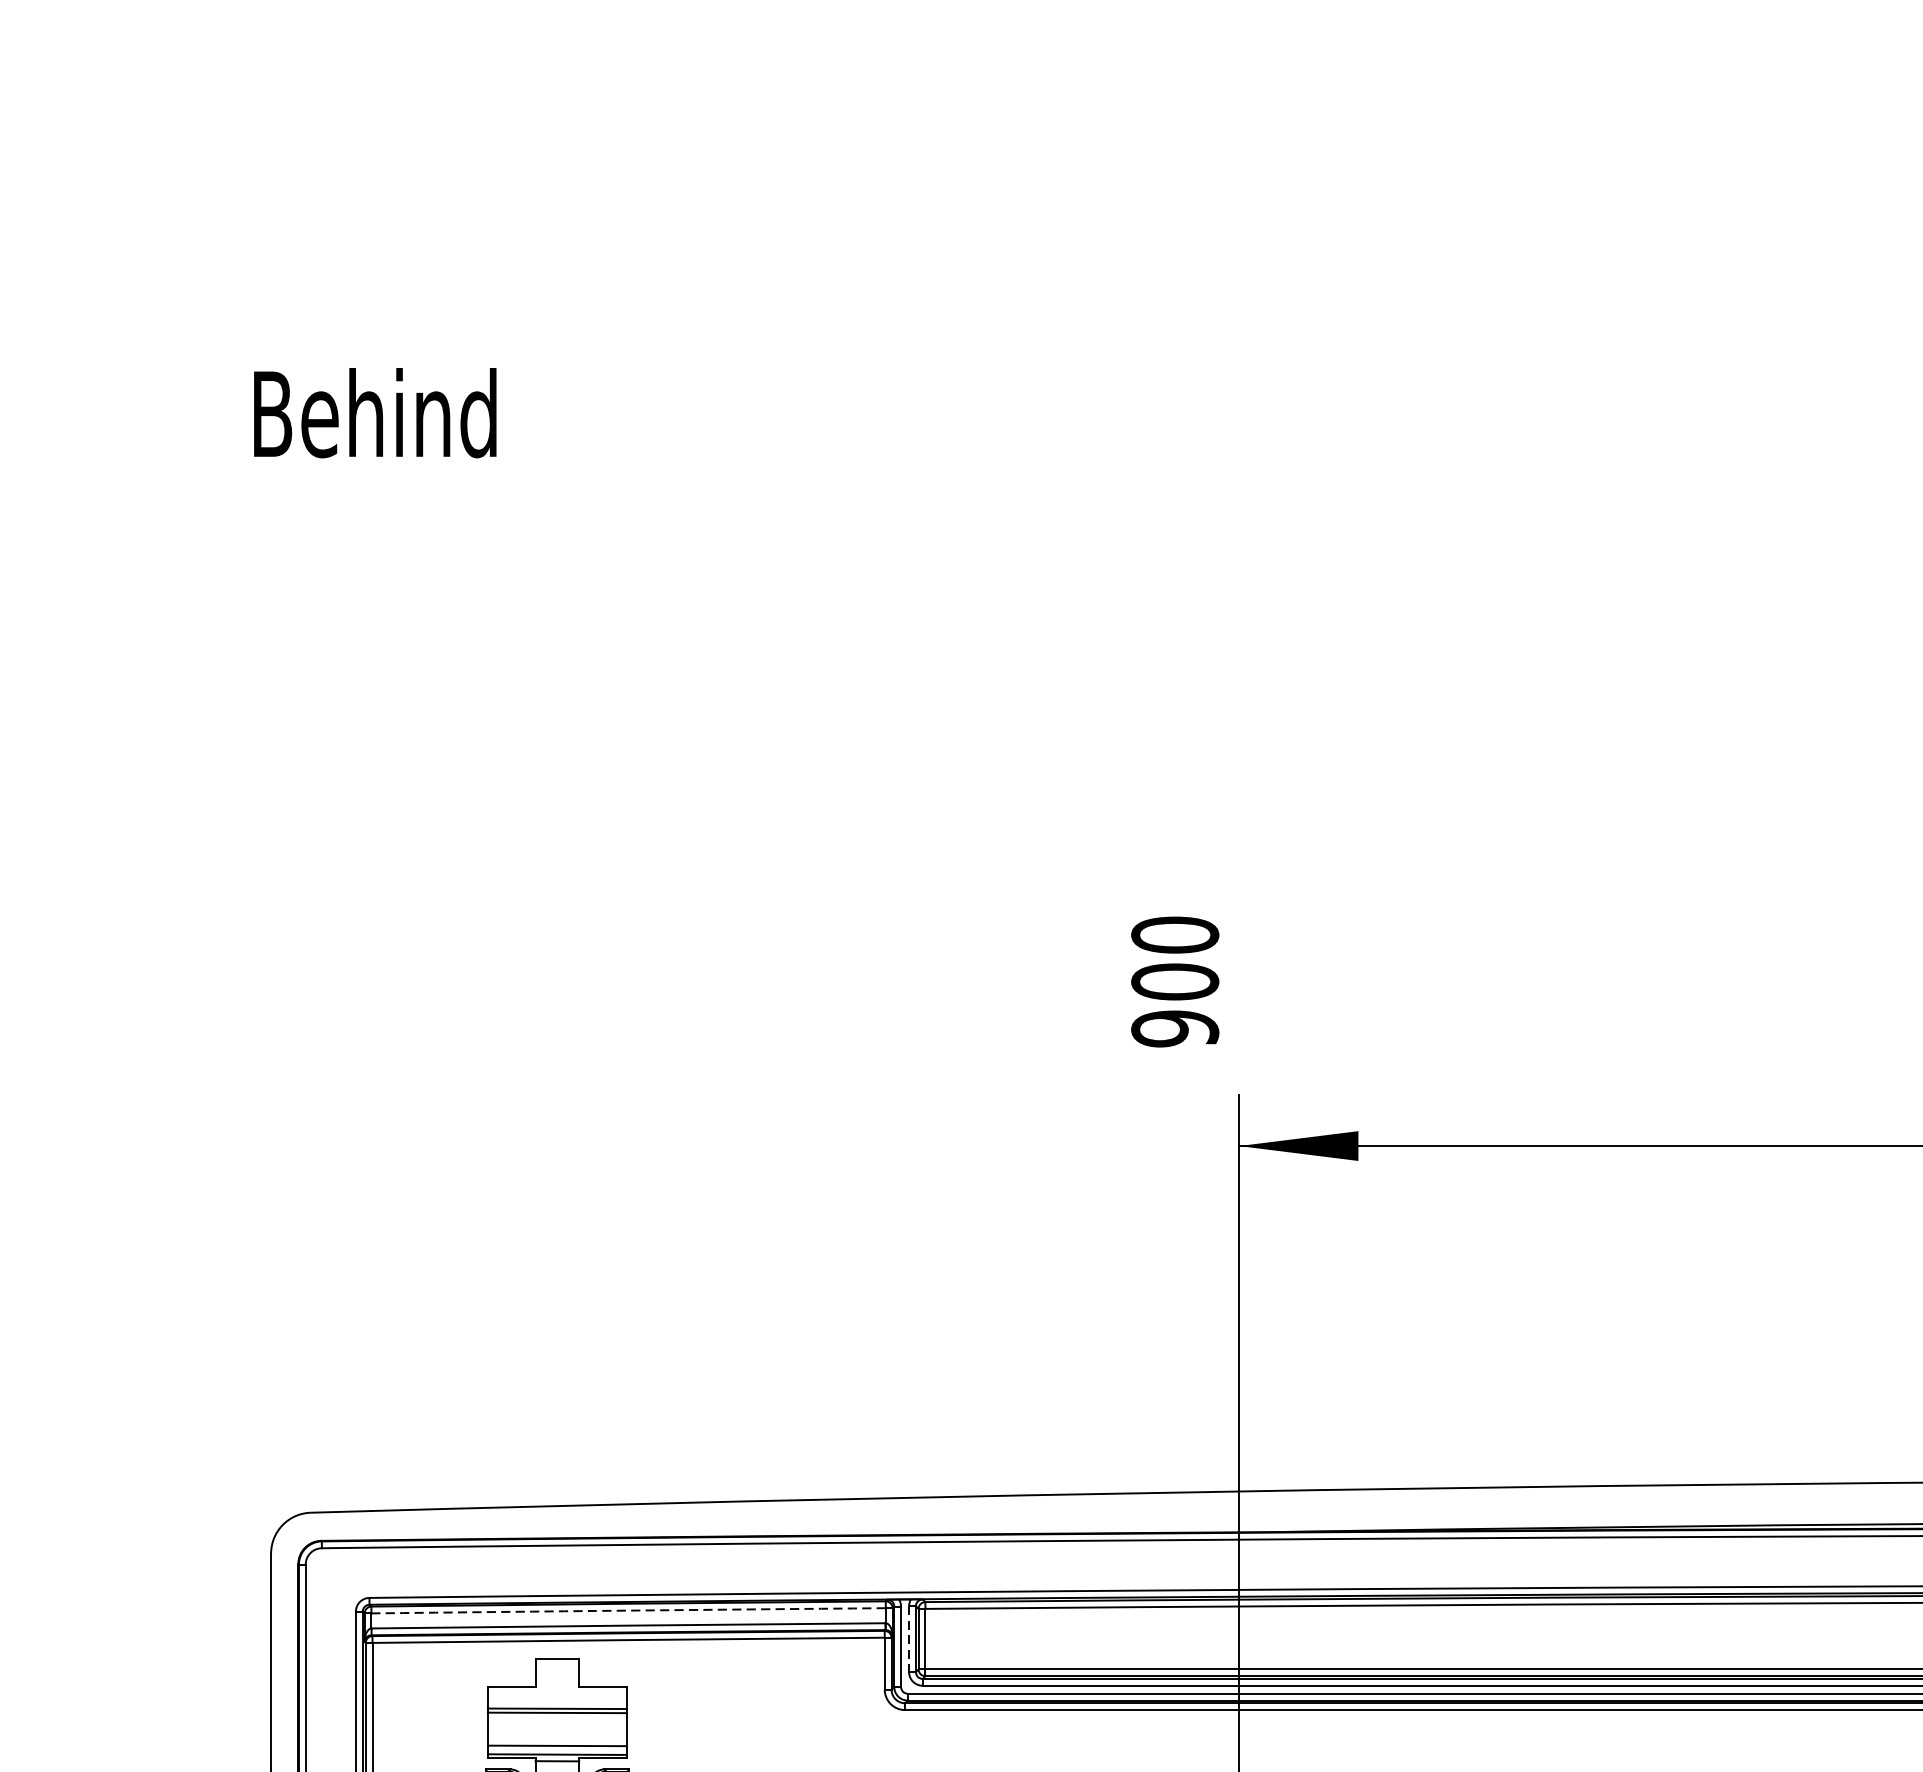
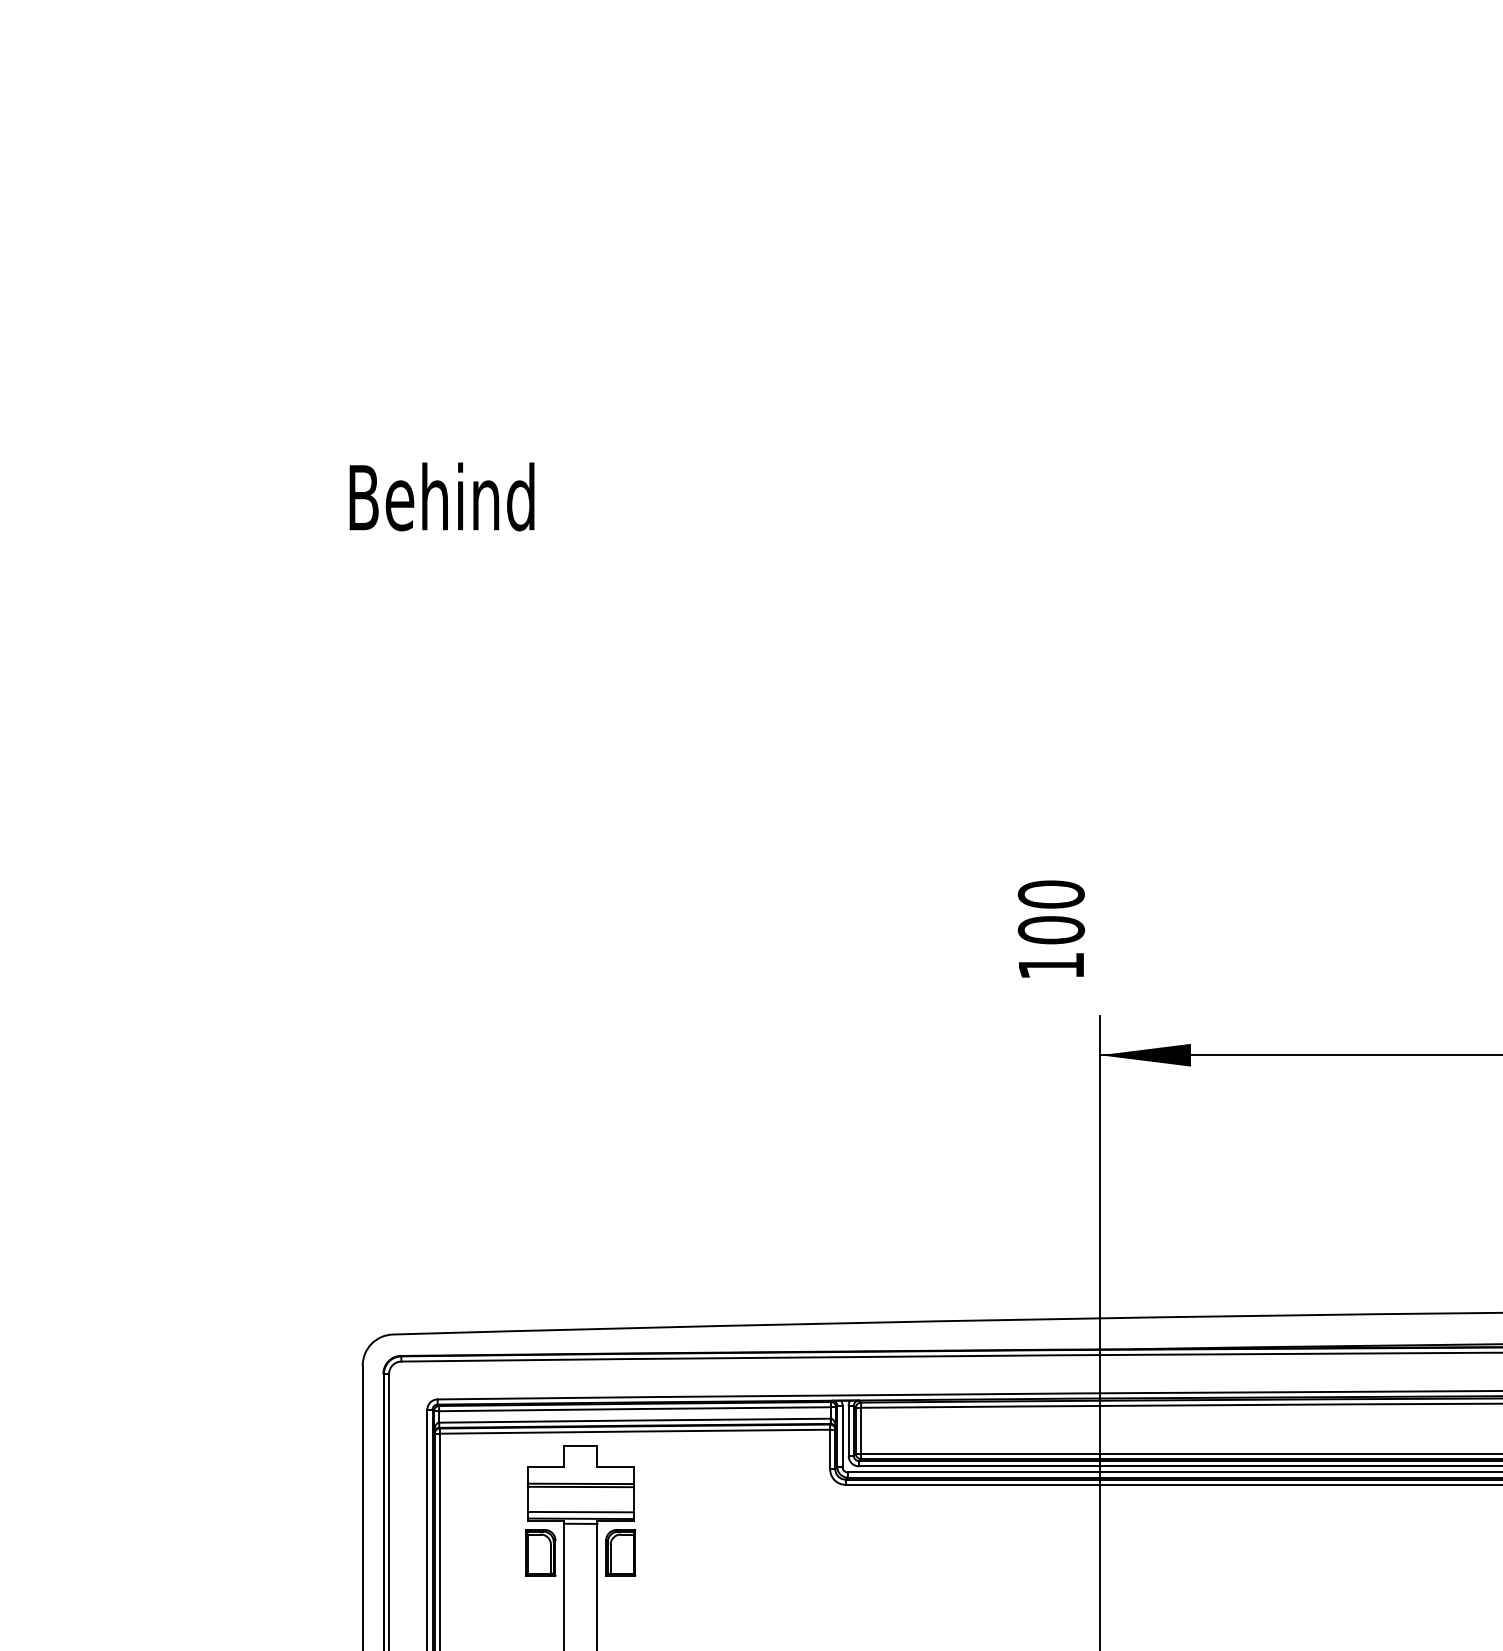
text: (1175, 1029) -> (1051, 966), 900 -> 100
arc: (629, 1611) -> (635, 1409), dashed -> solid
line: (908, 1640) -> (848, 1431), dashed -> solid

